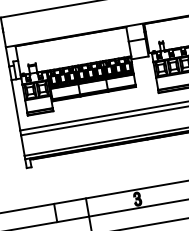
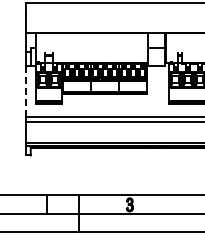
line: (15, 105) -> (25, 91), solid -> dashed

